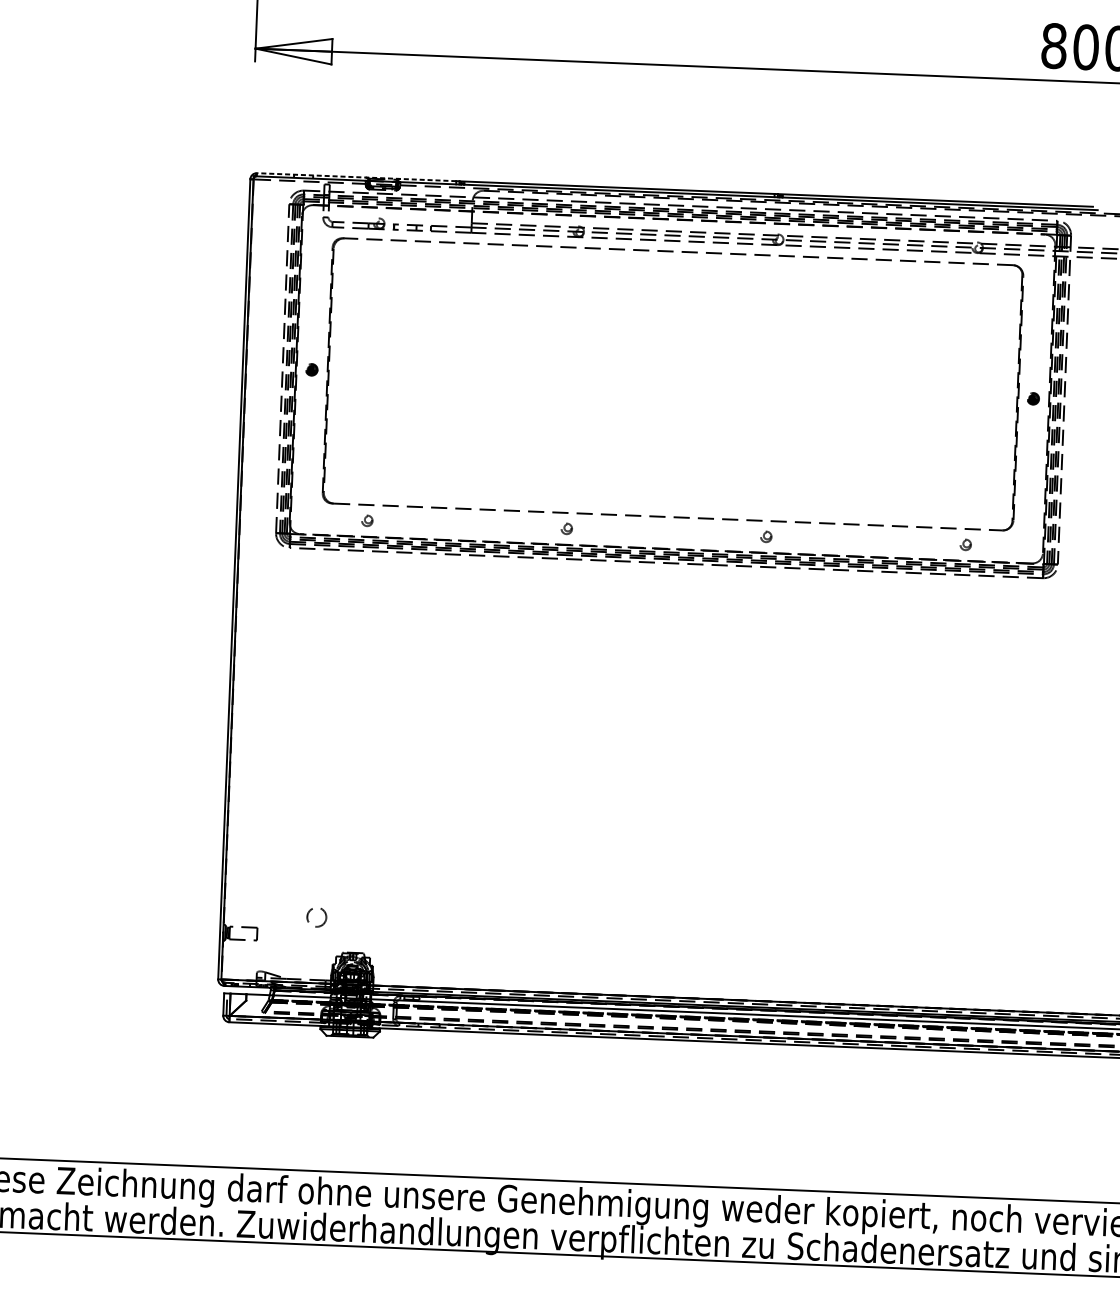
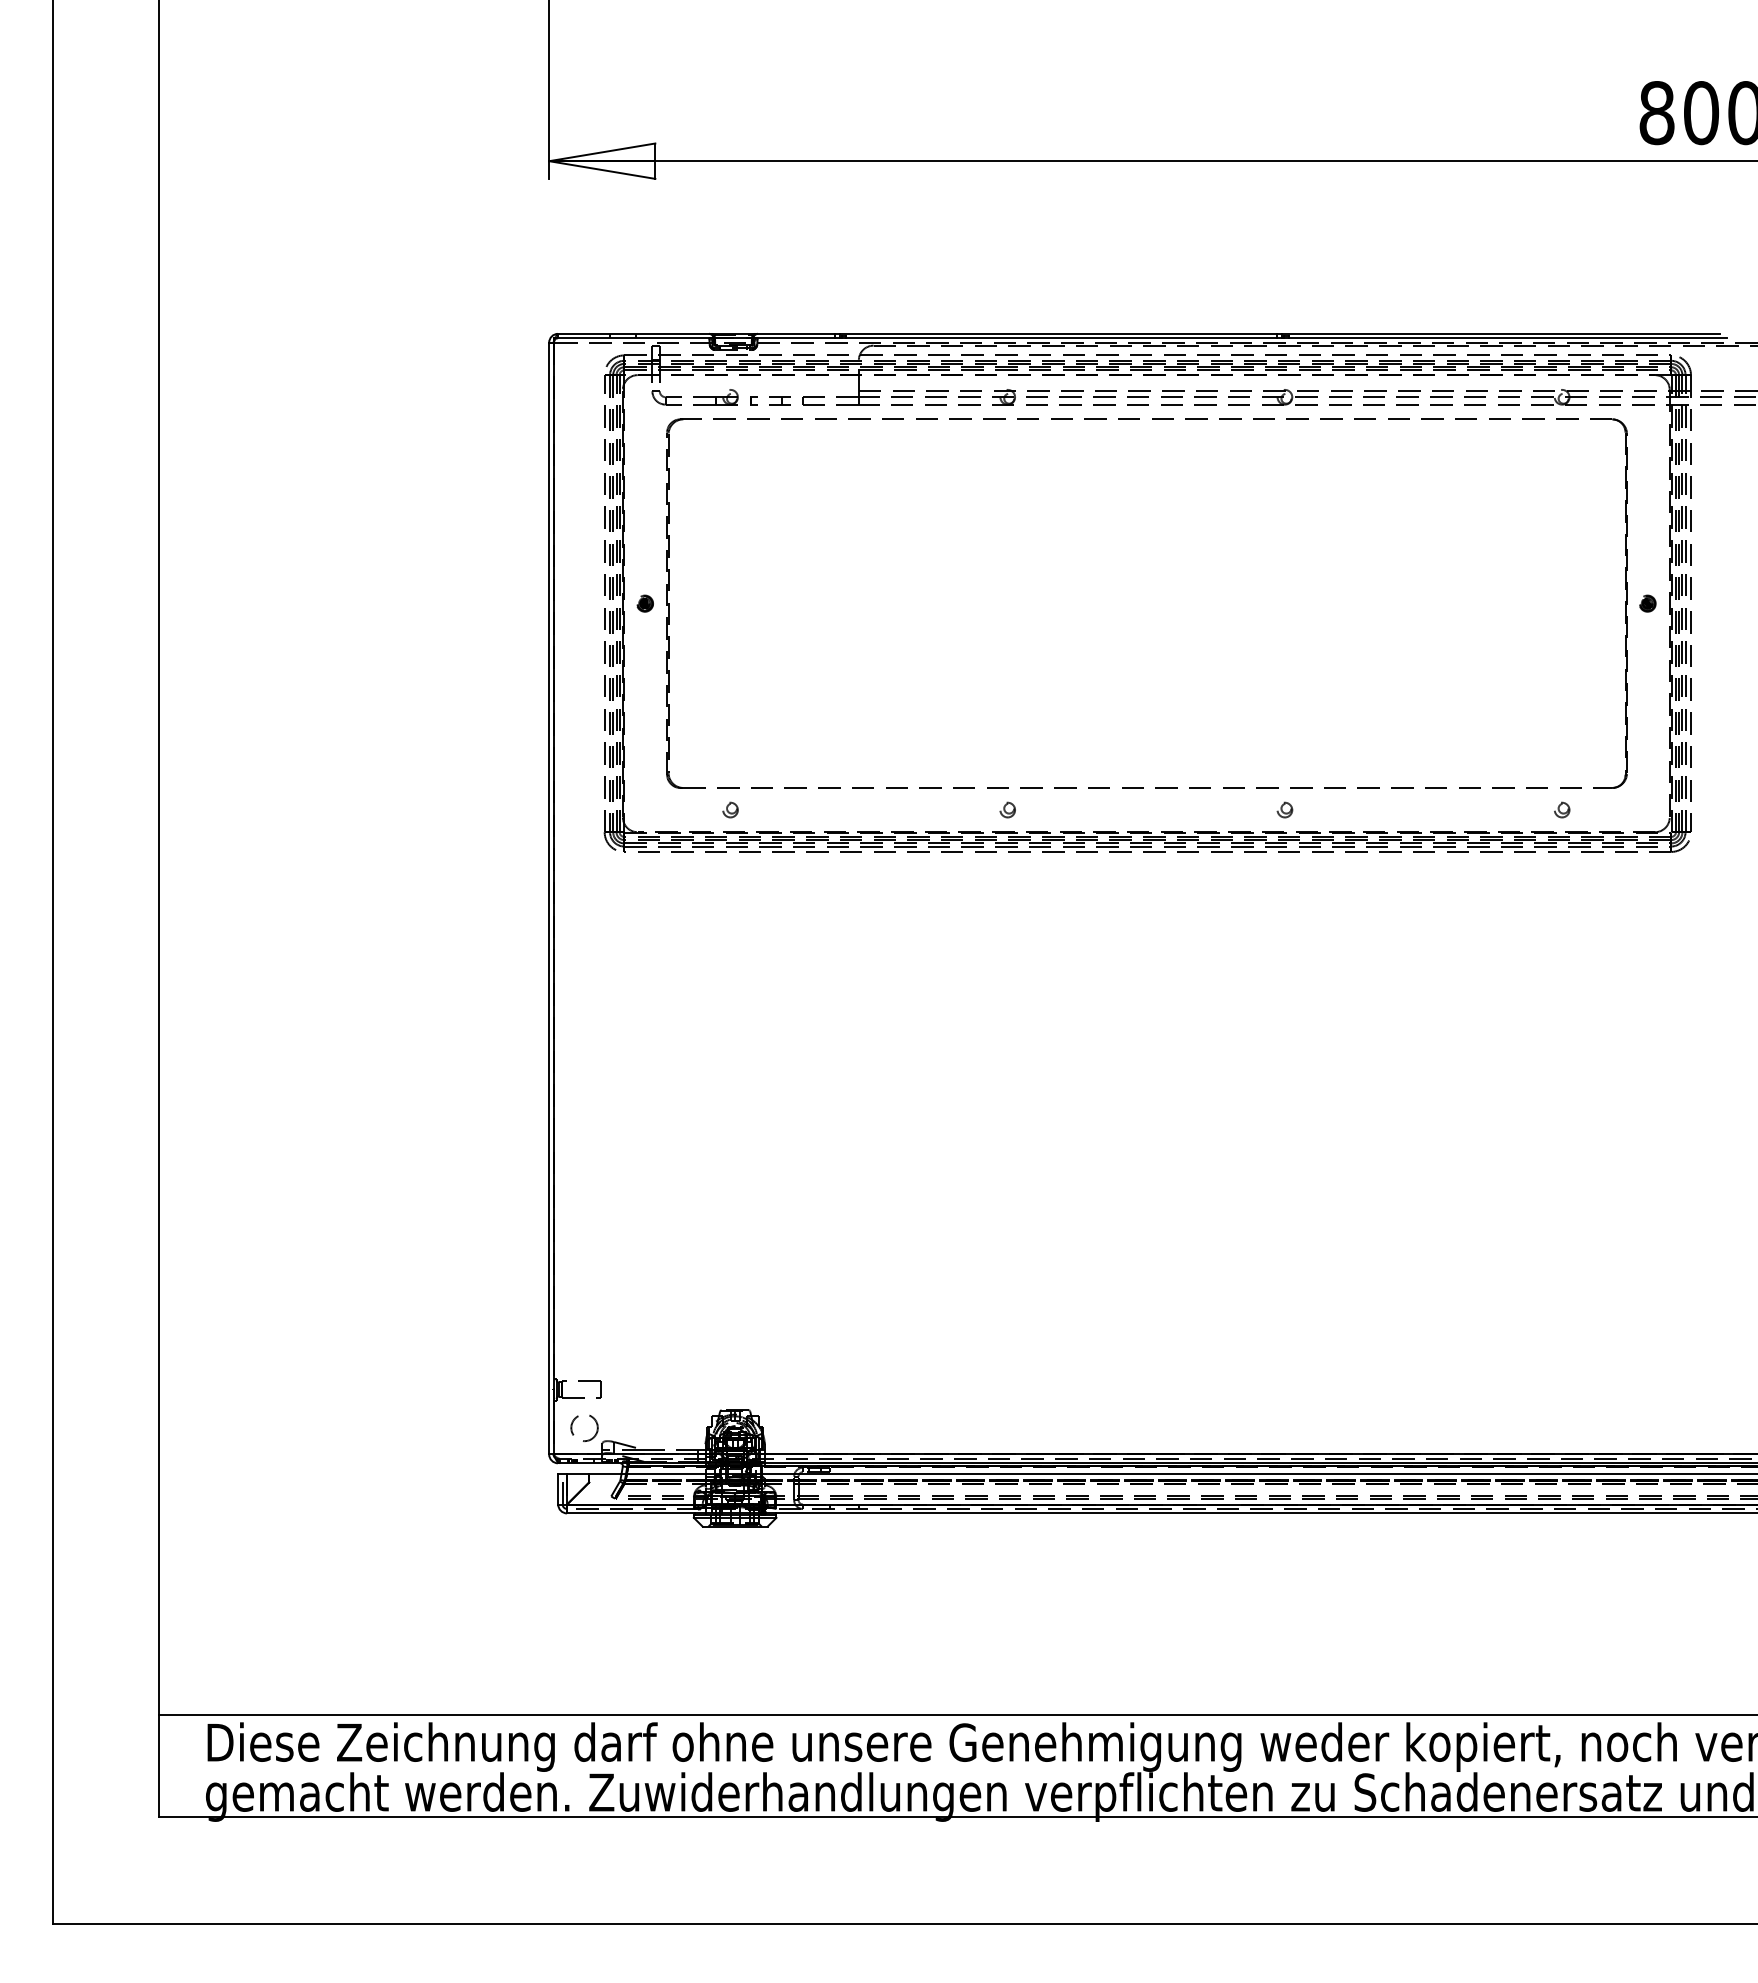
line: (356, 176) -> (696, 333), dashed -> solid
circle: (316, 917) -> (584, 1427), moved

